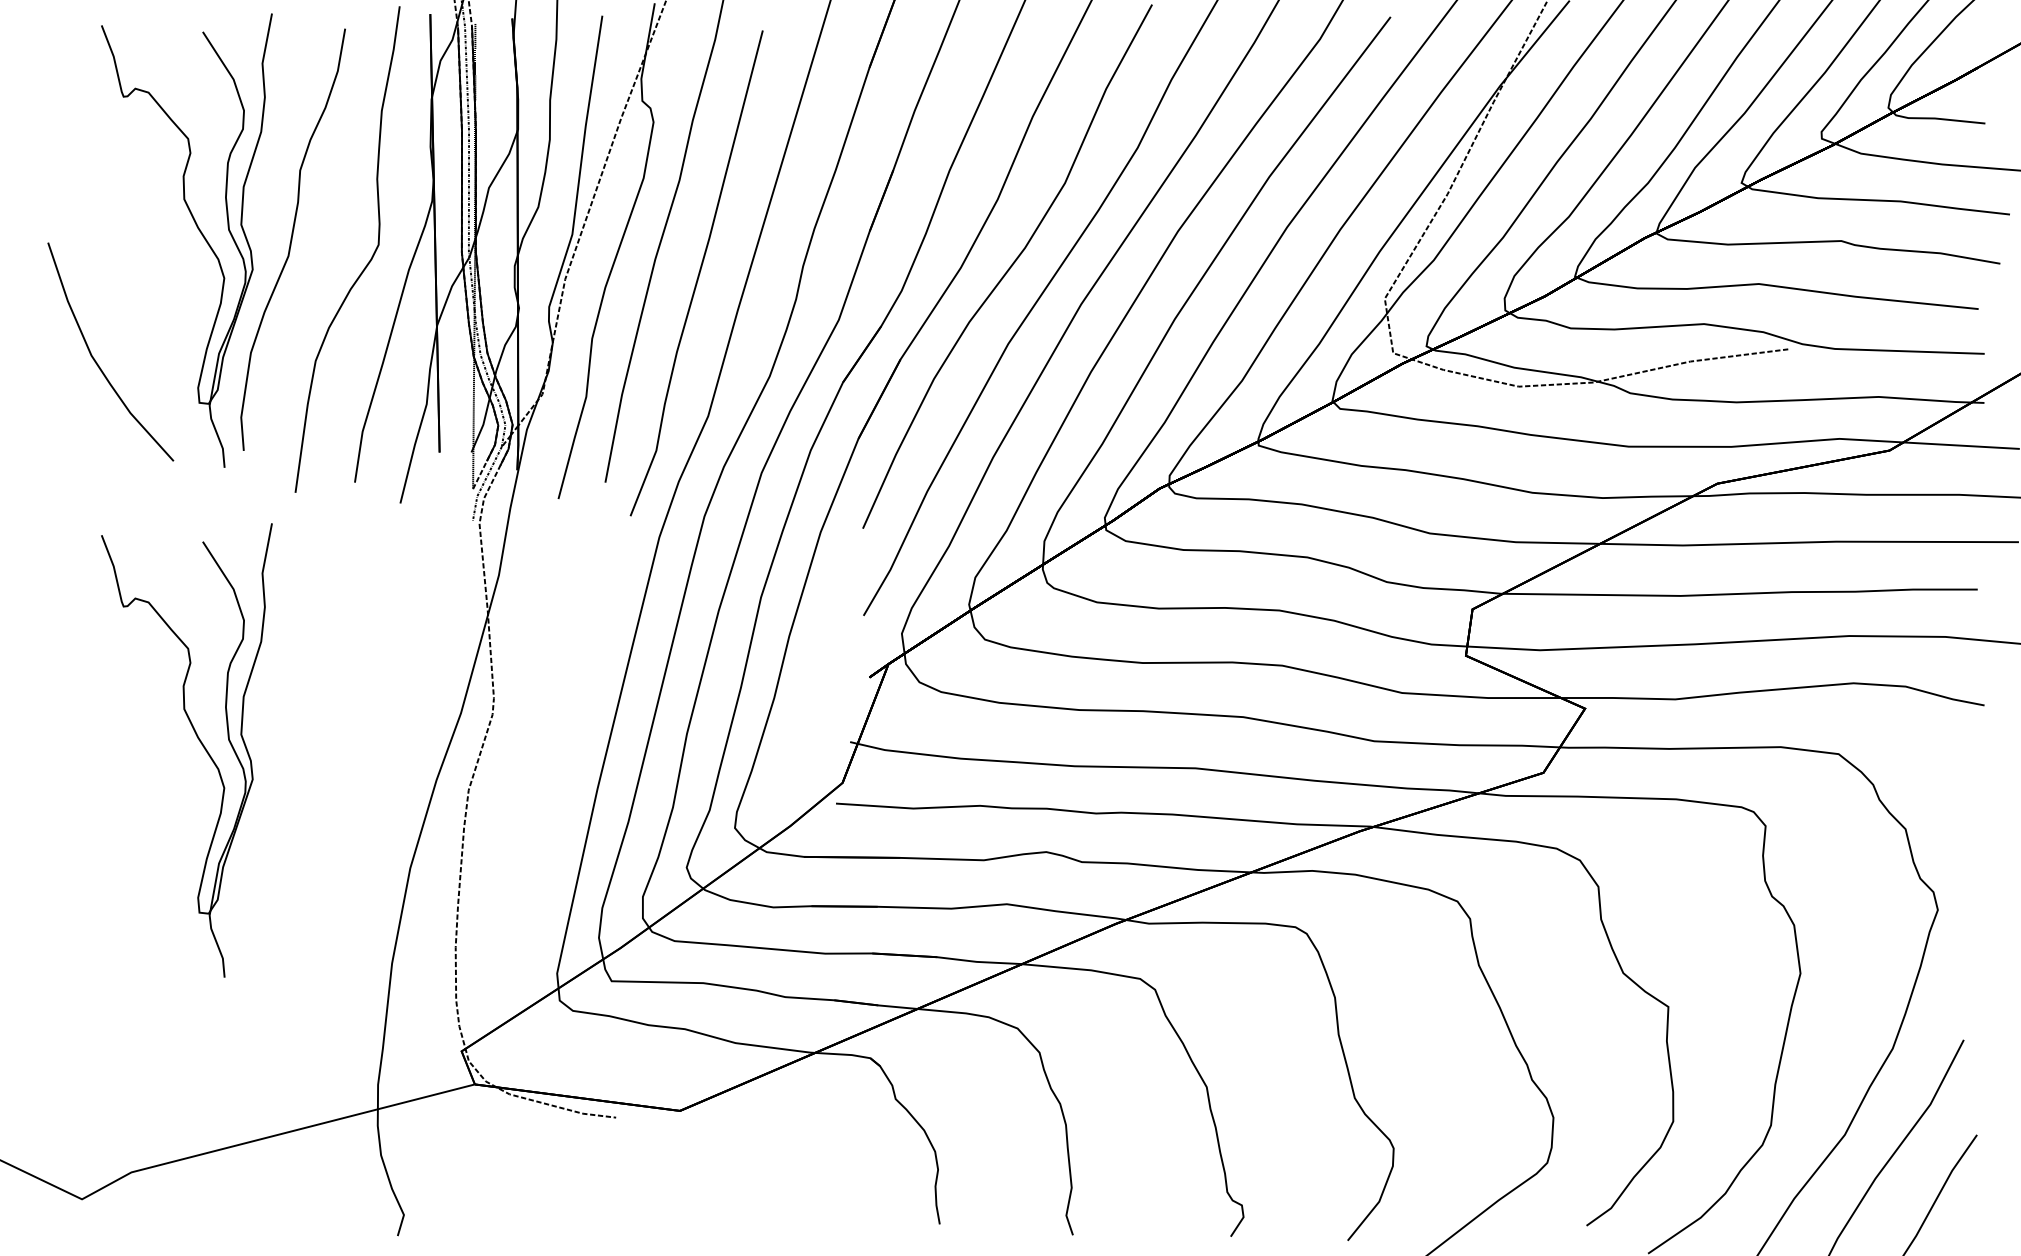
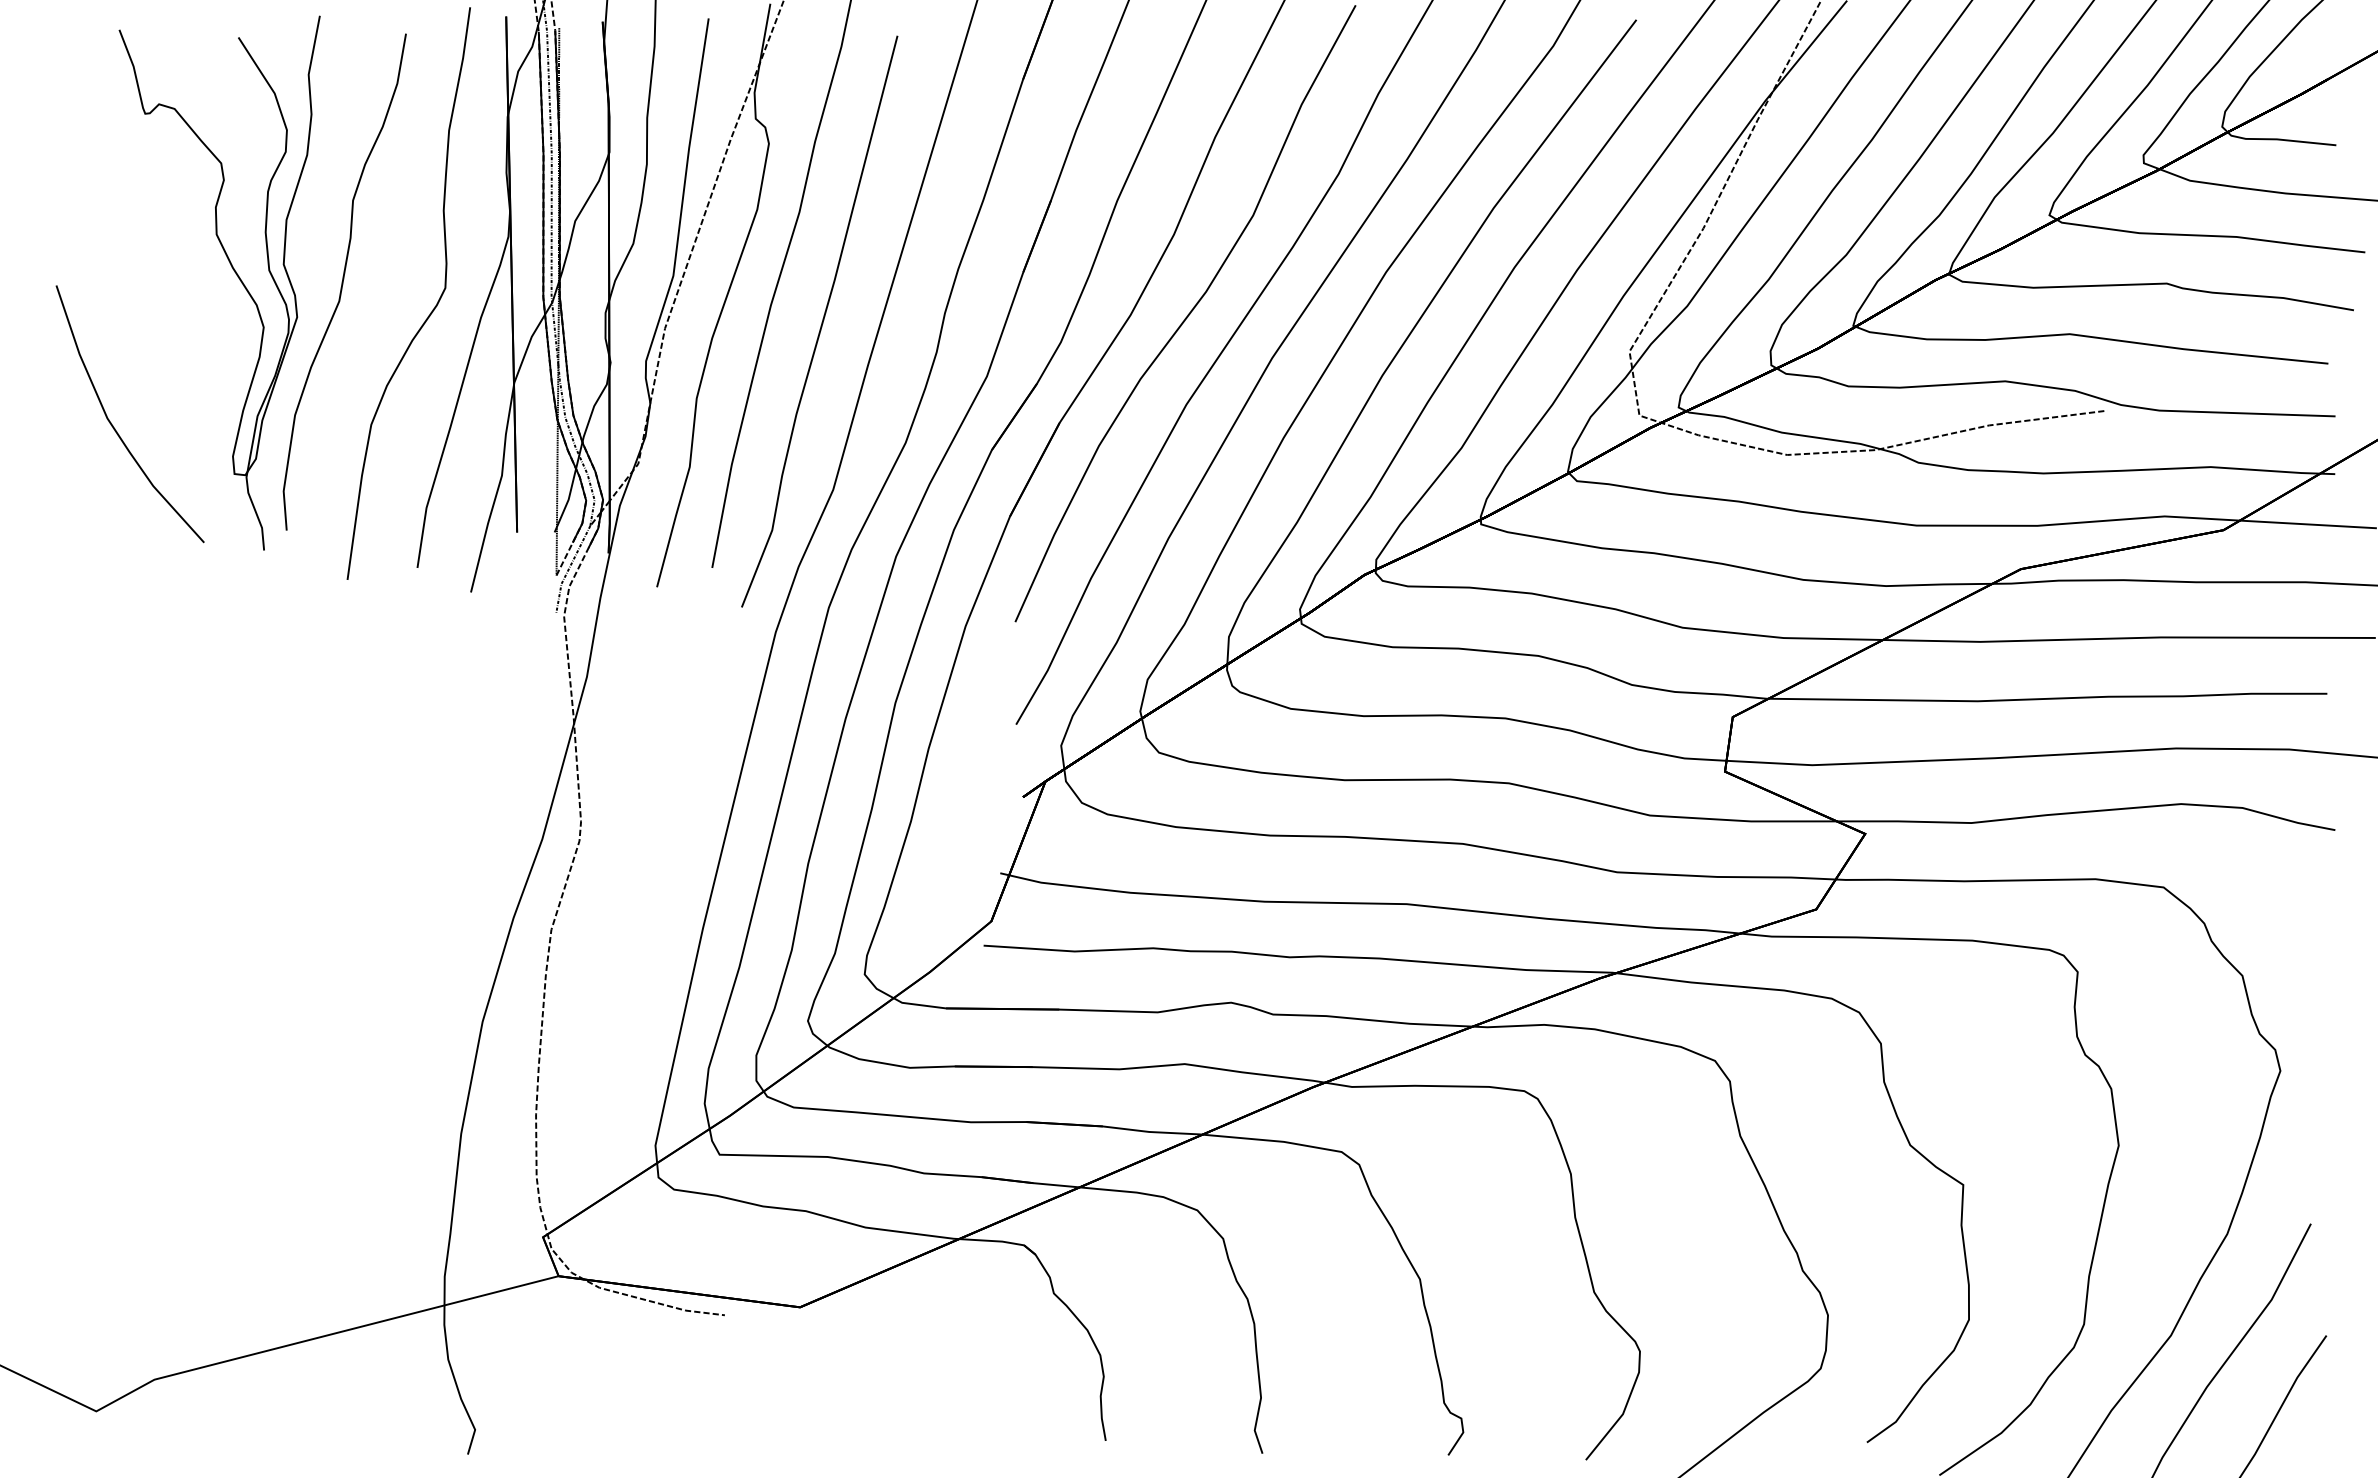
part: (199, 741) -> (234, 872), removed

